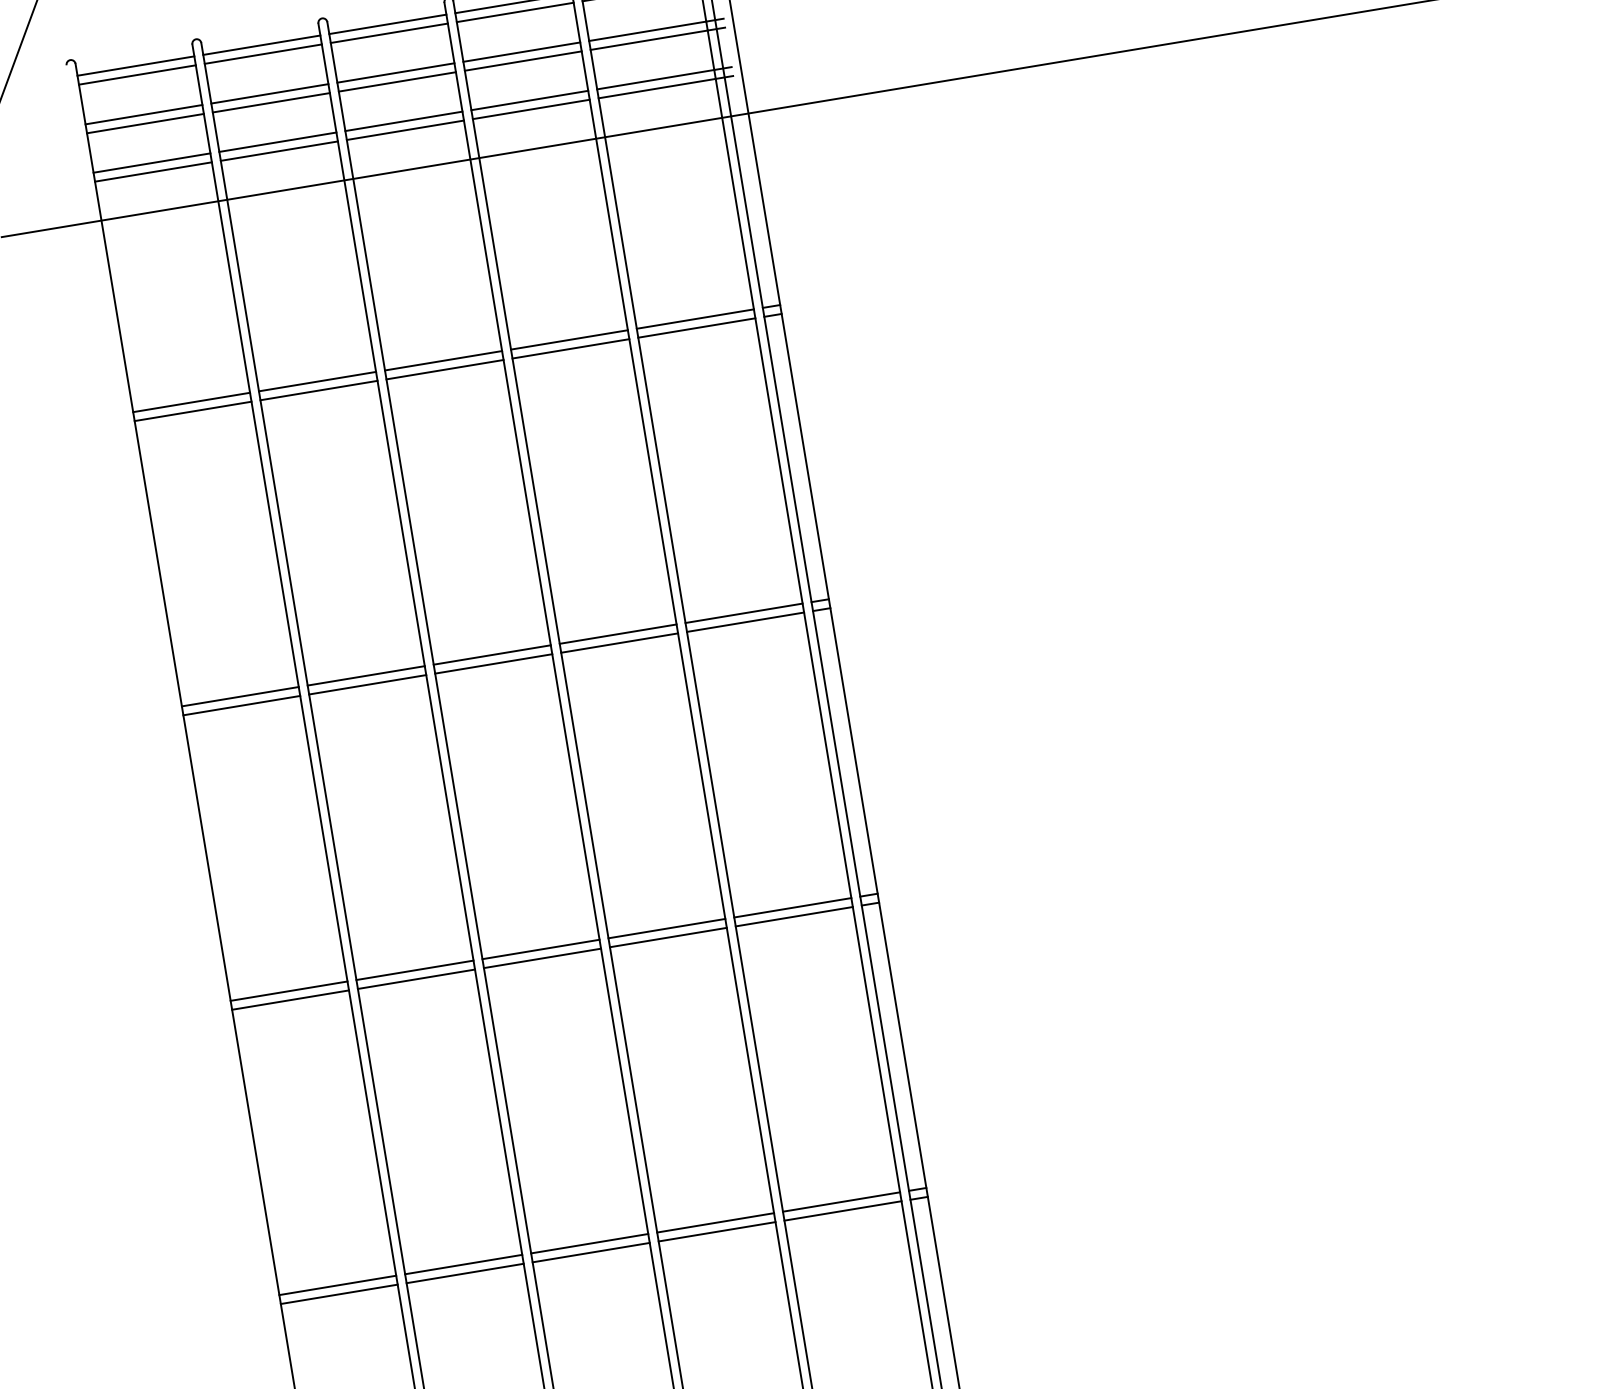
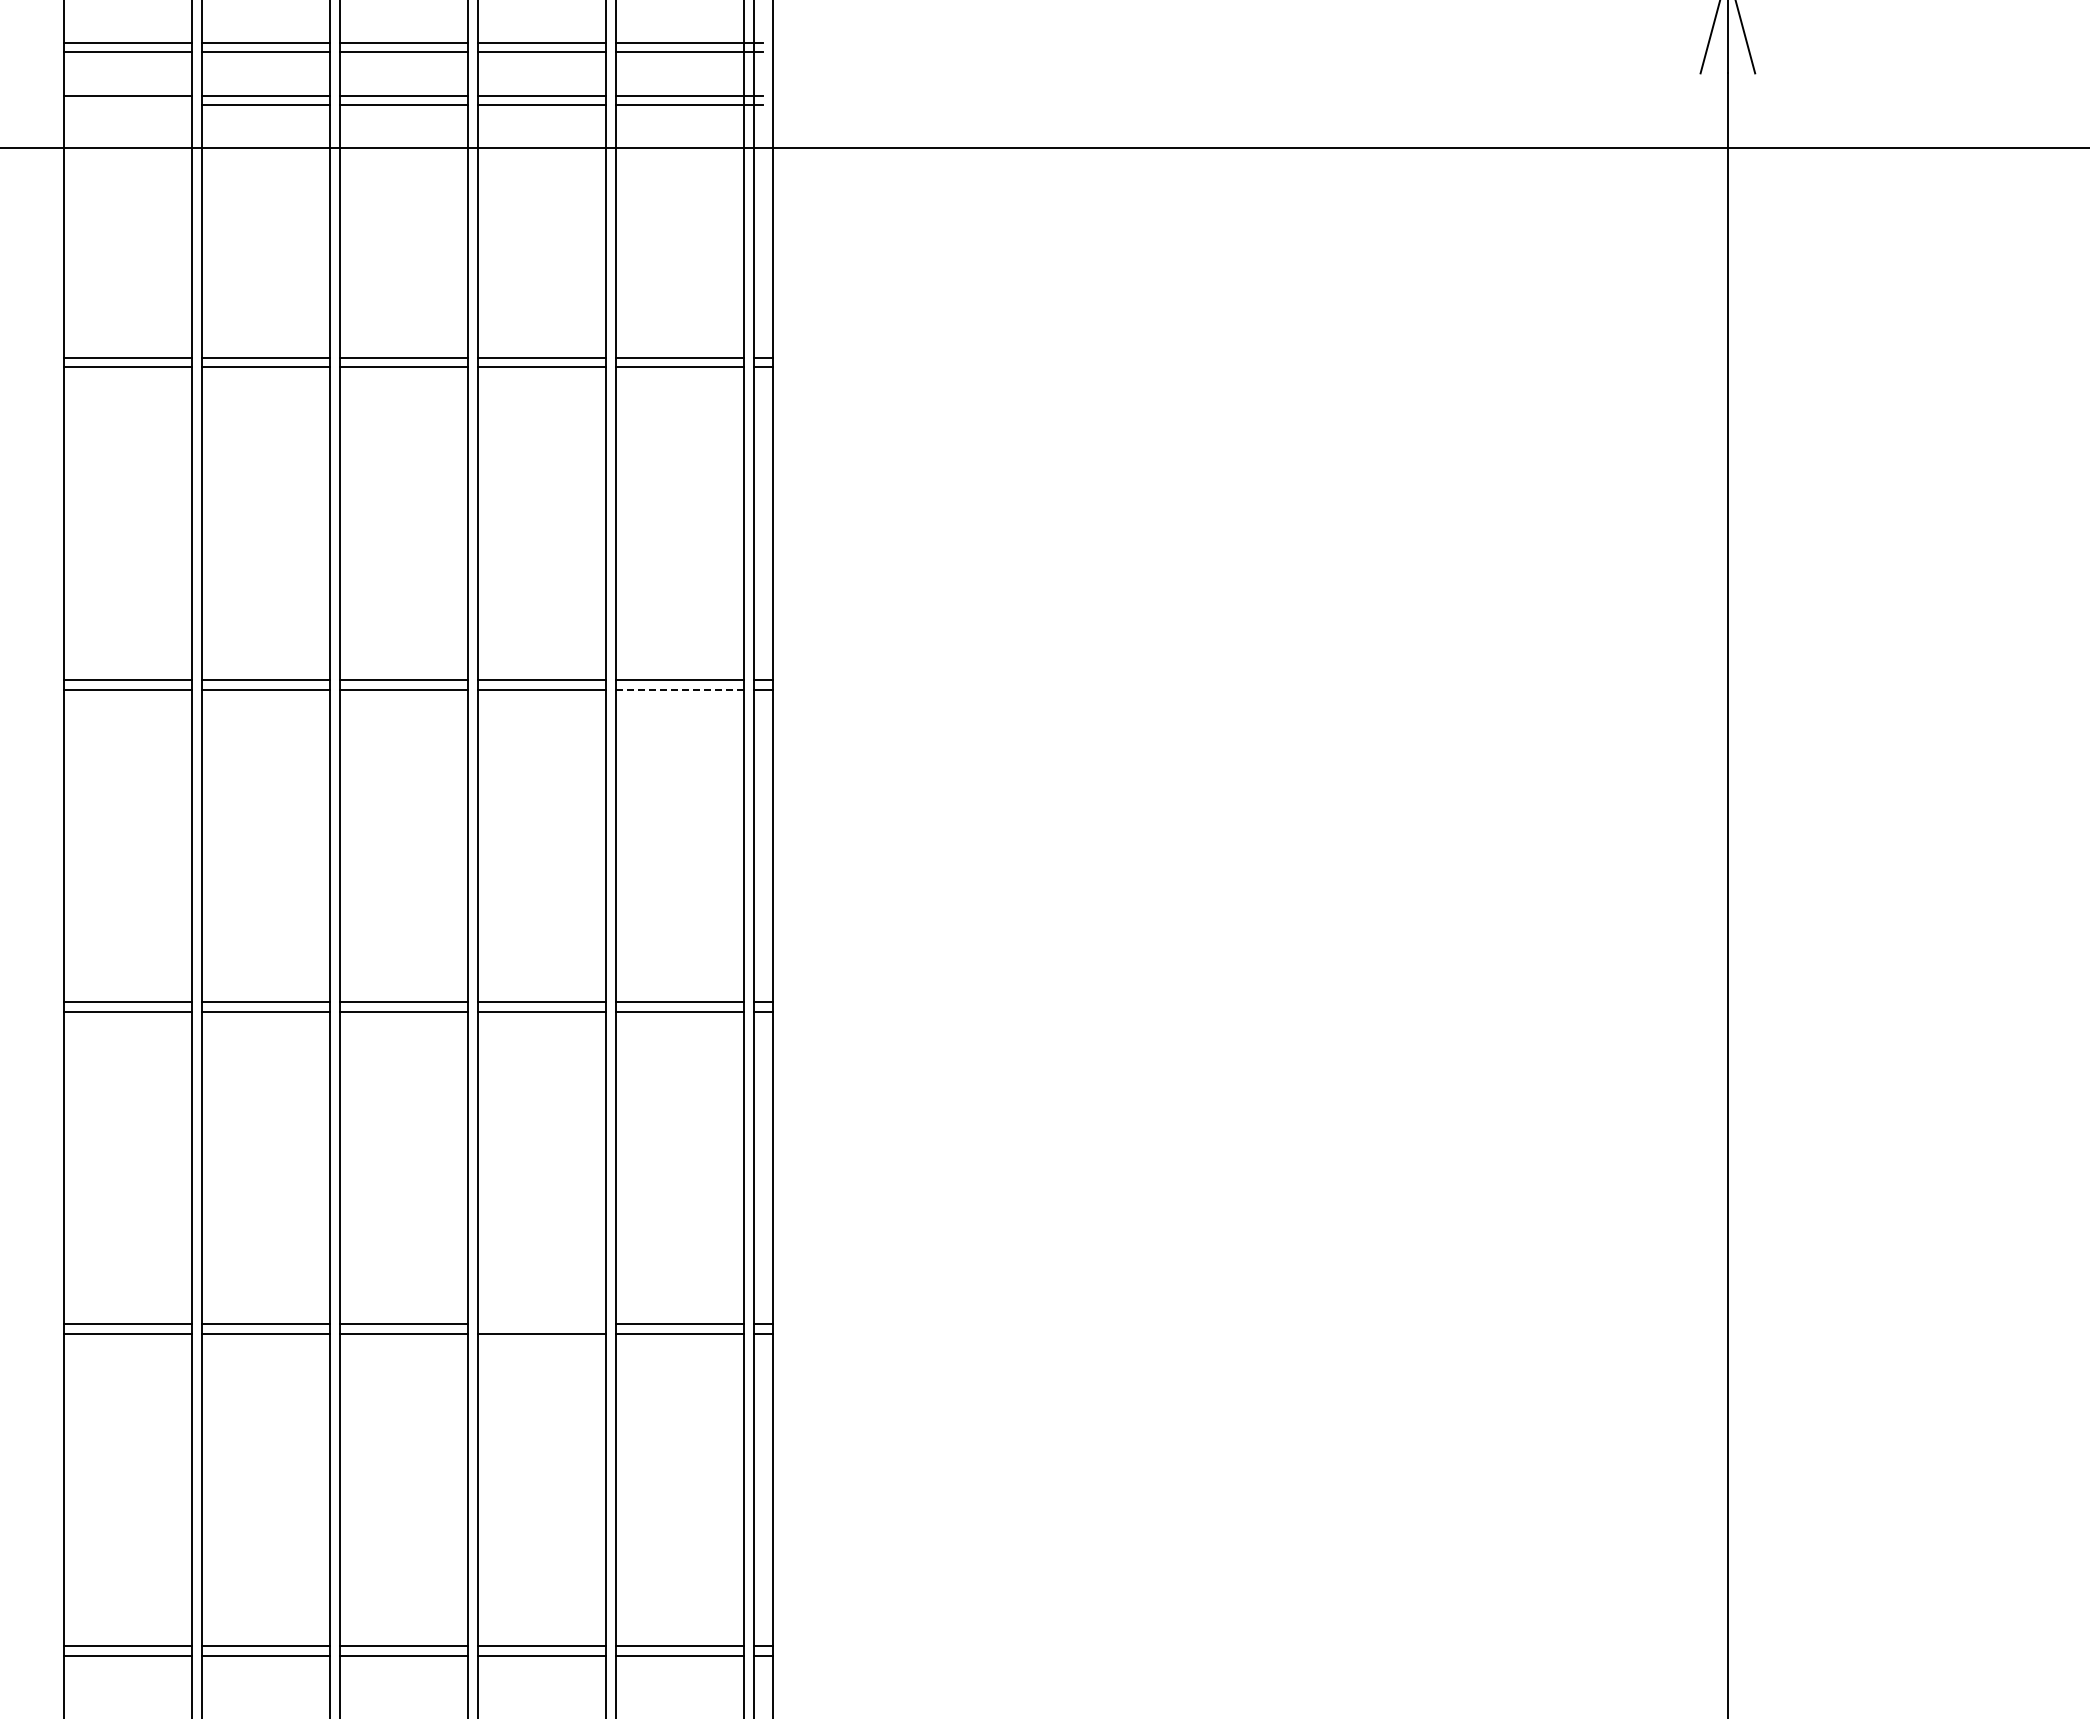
line: (153, 172) -> (128, 105), removed
line: (745, 622) -> (679, 689), solid -> dashed
line: (715, 1223) -> (541, 1324), removed

